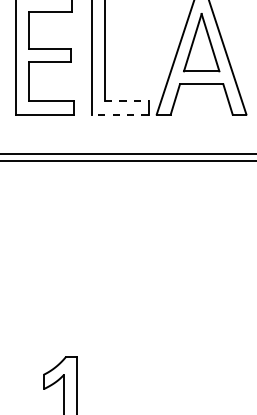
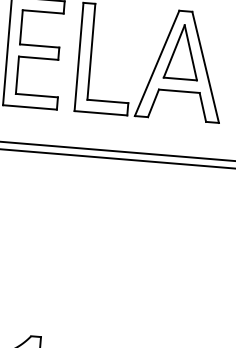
line: (126, 101) -> (107, 101), dashed -> solid
line: (120, 114) -> (100, 113), dashed -> solid

